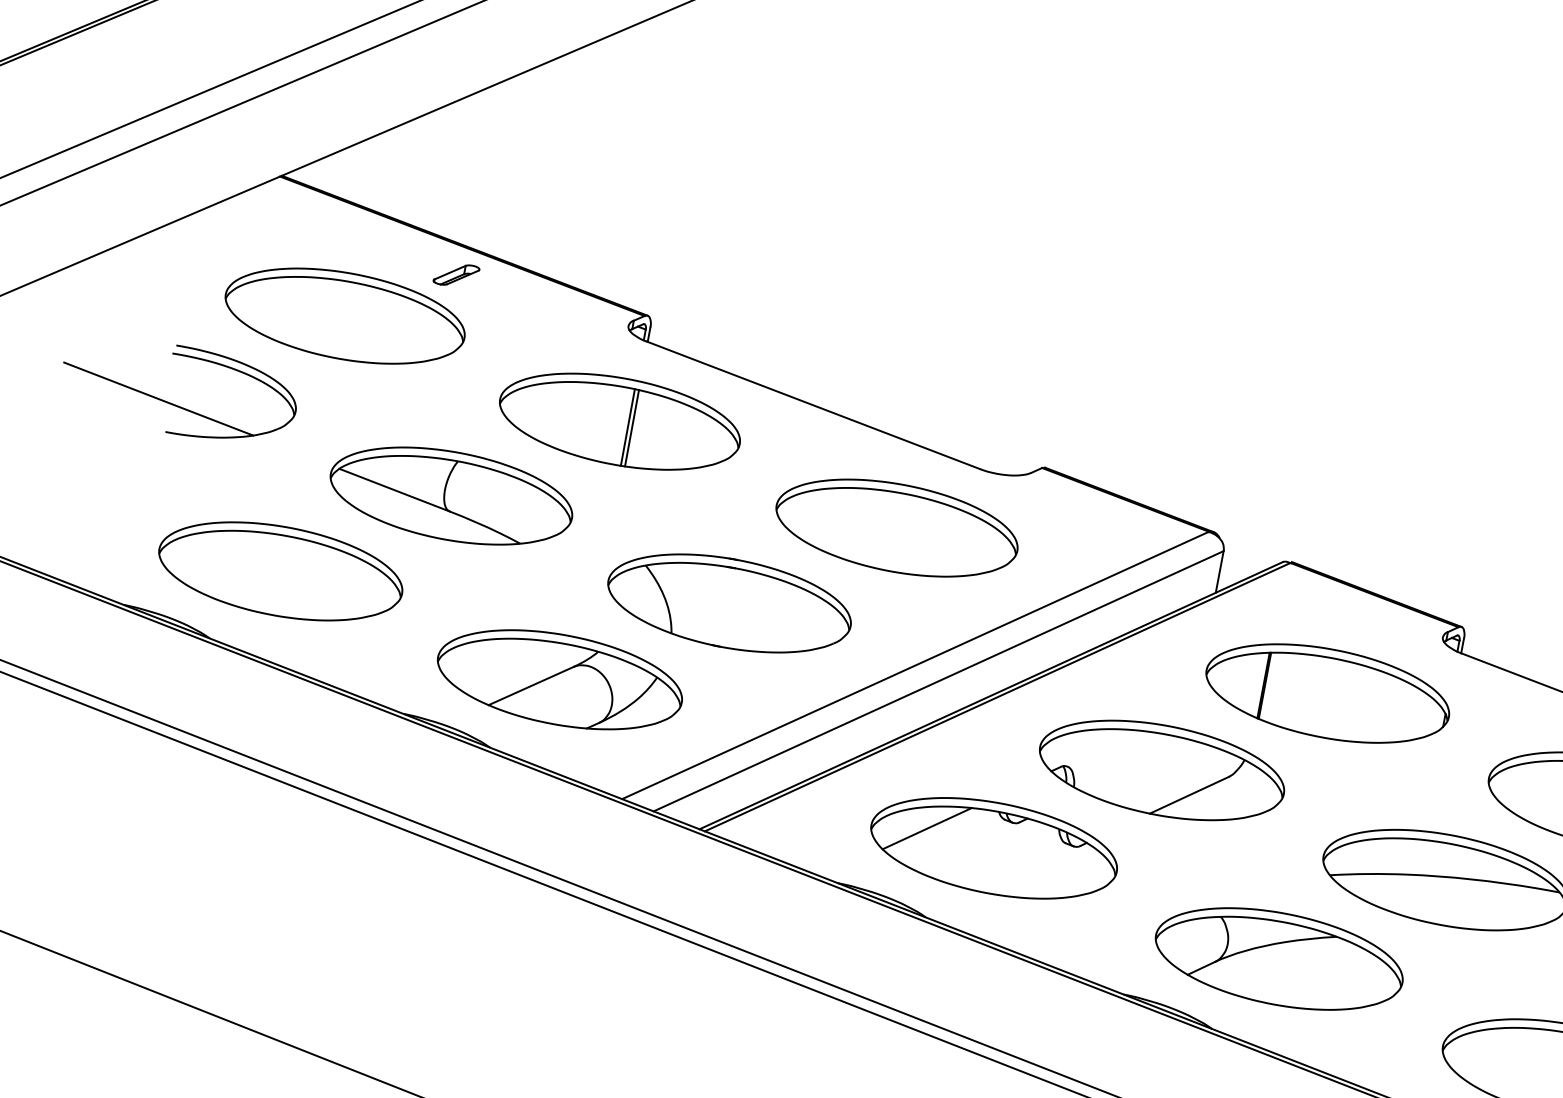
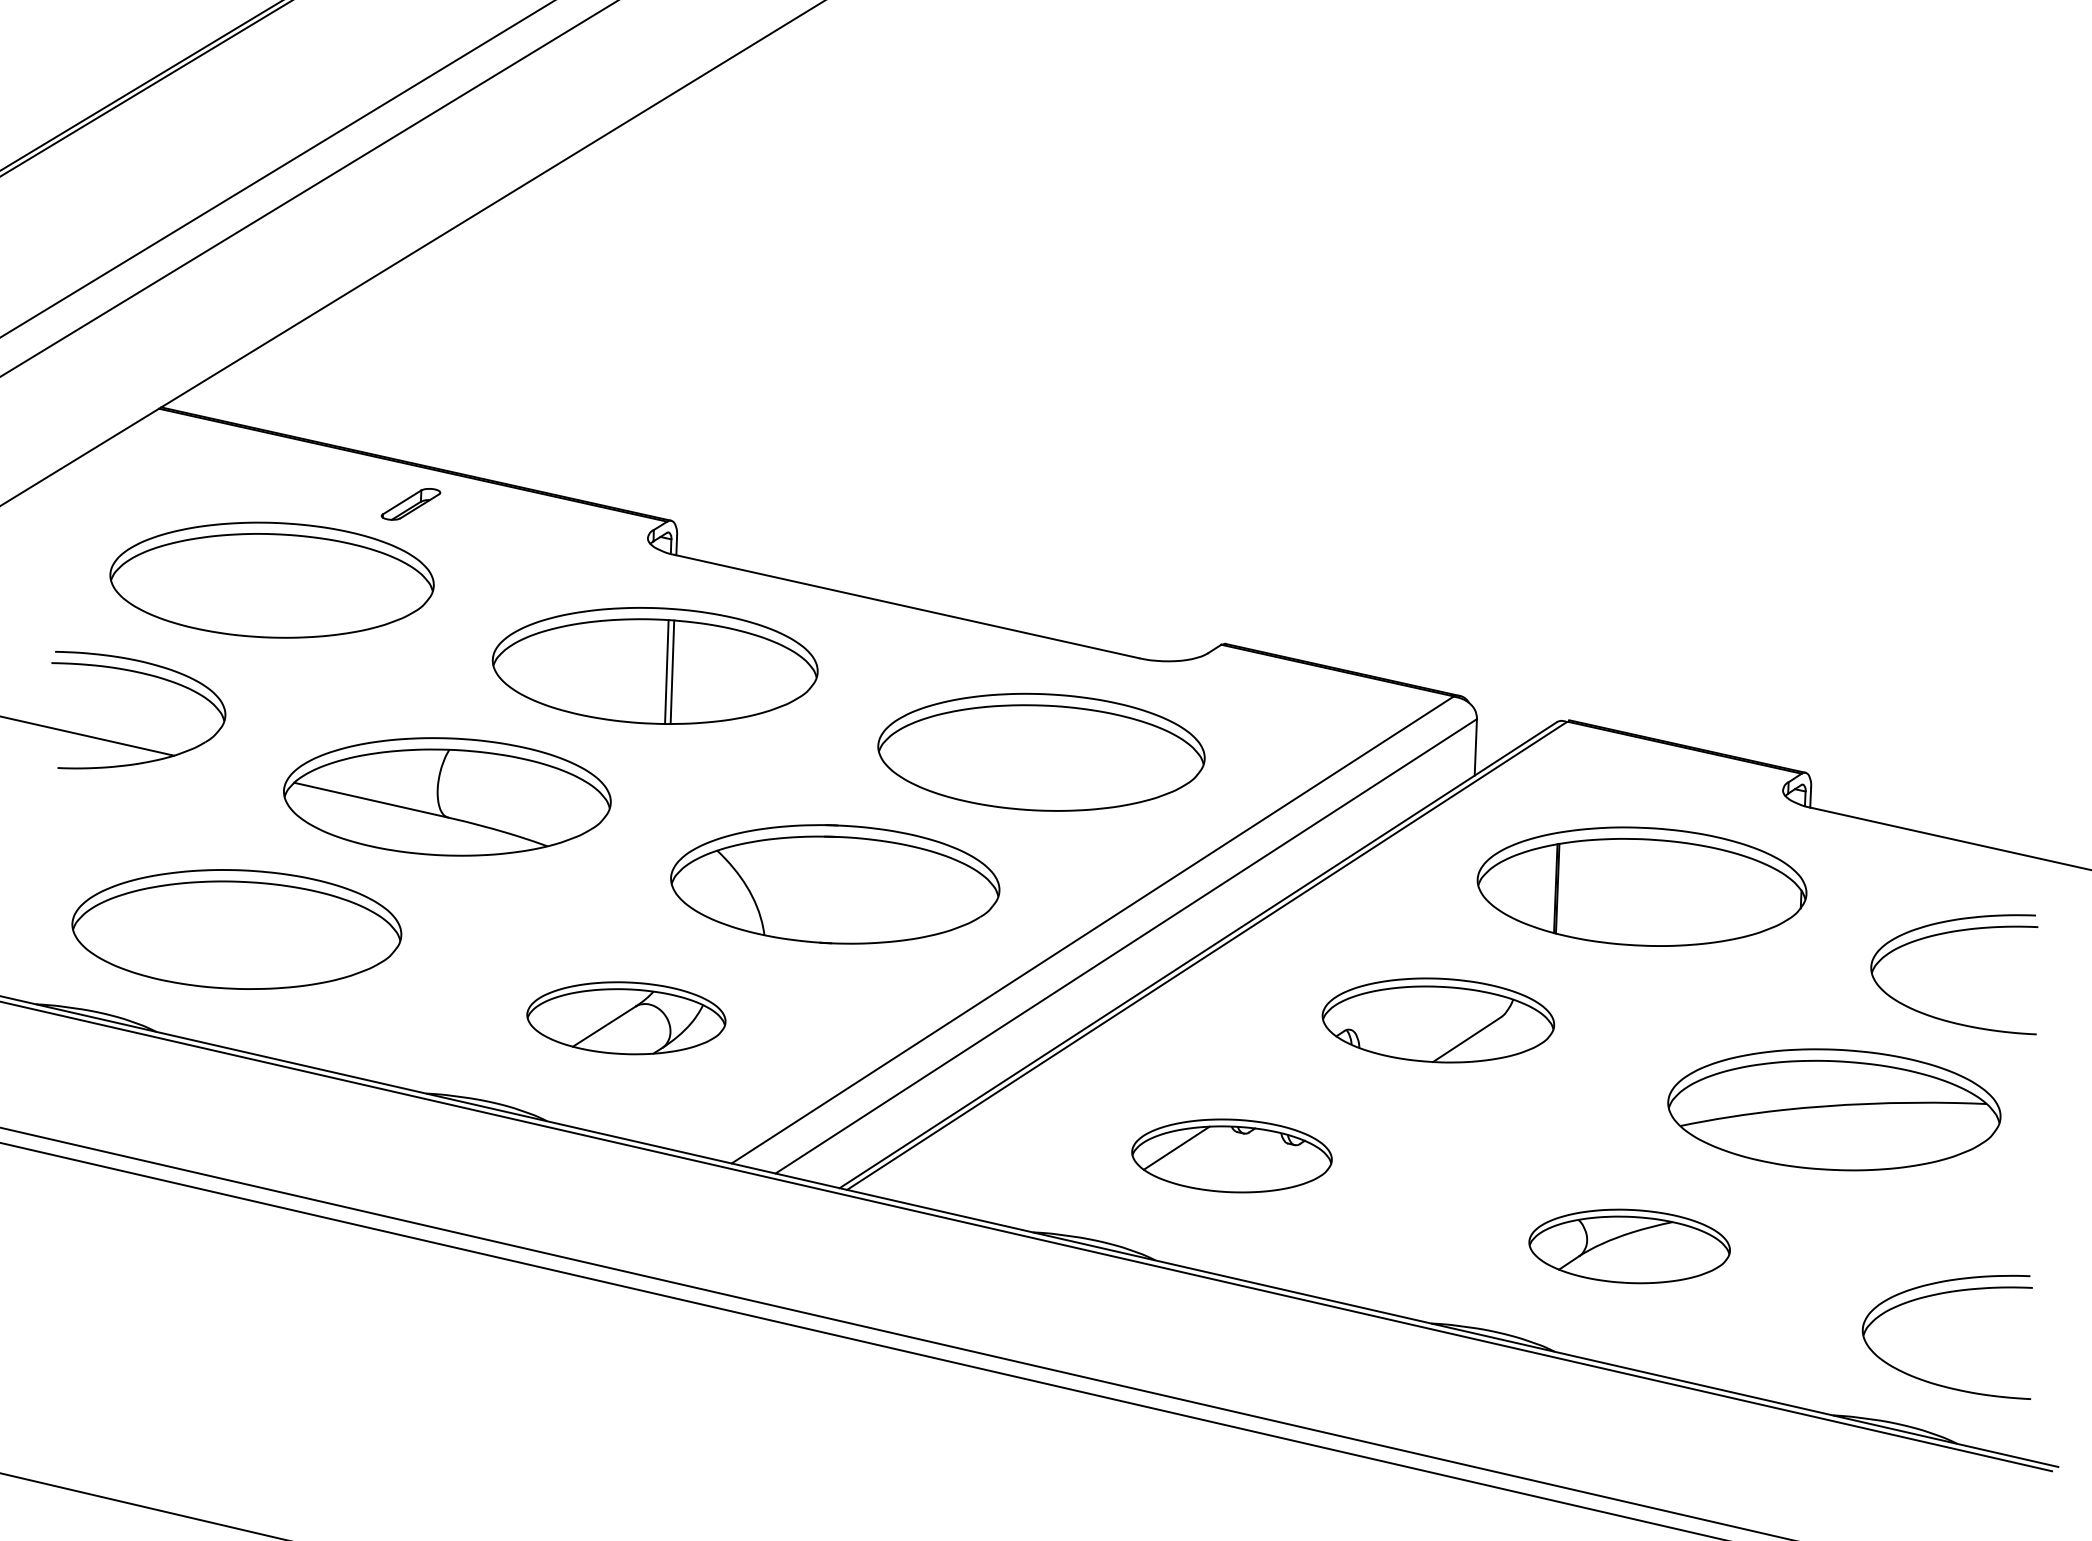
part: (560, 680) -> (626, 1018), size x0.6
part: (1162, 770) -> (1438, 1020), size x0.7
part: (993, 847) -> (1231, 1155), size x0.6
part: (1279, 959) -> (1629, 1246), size x0.6

